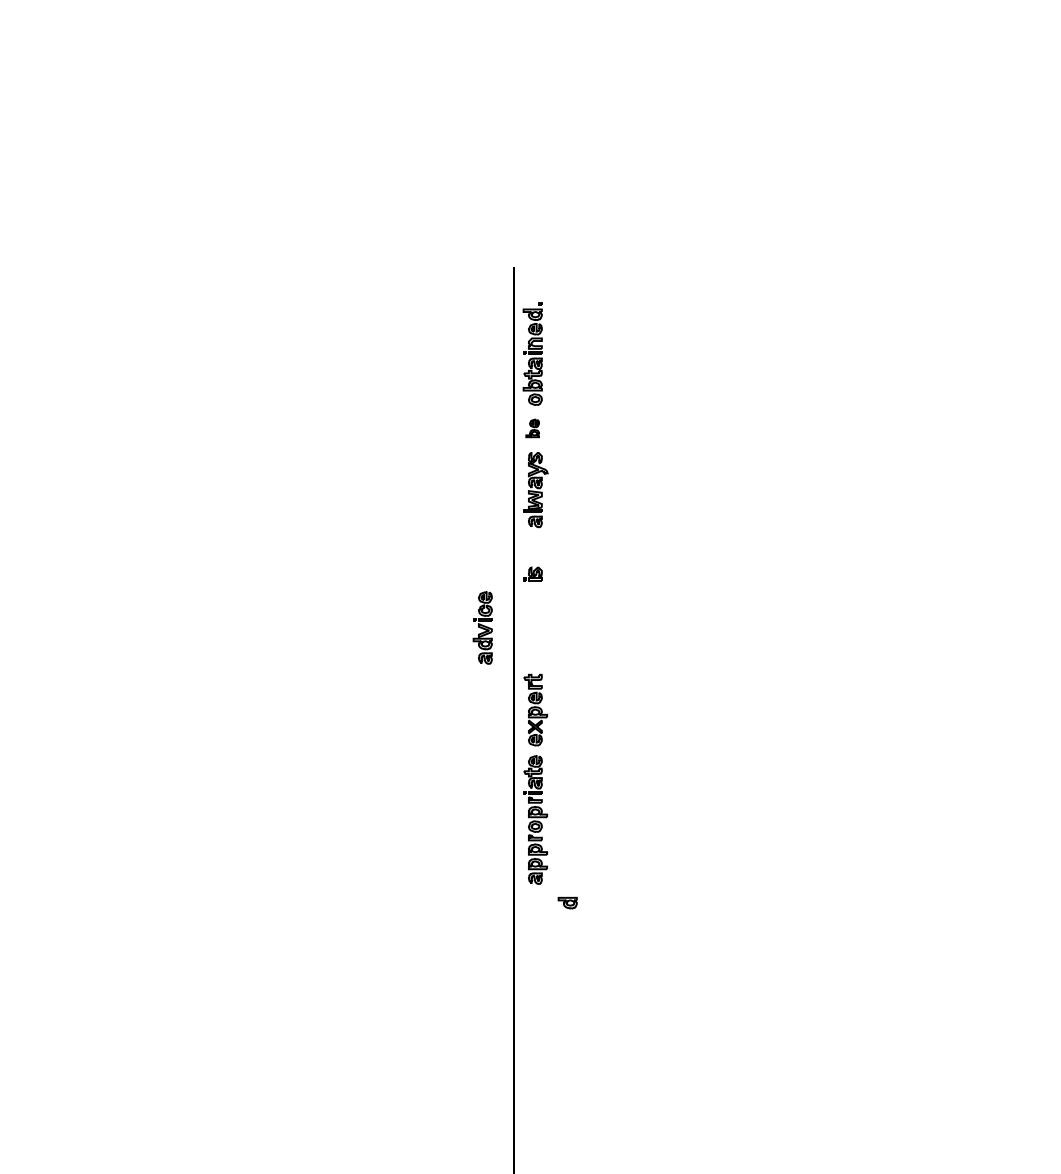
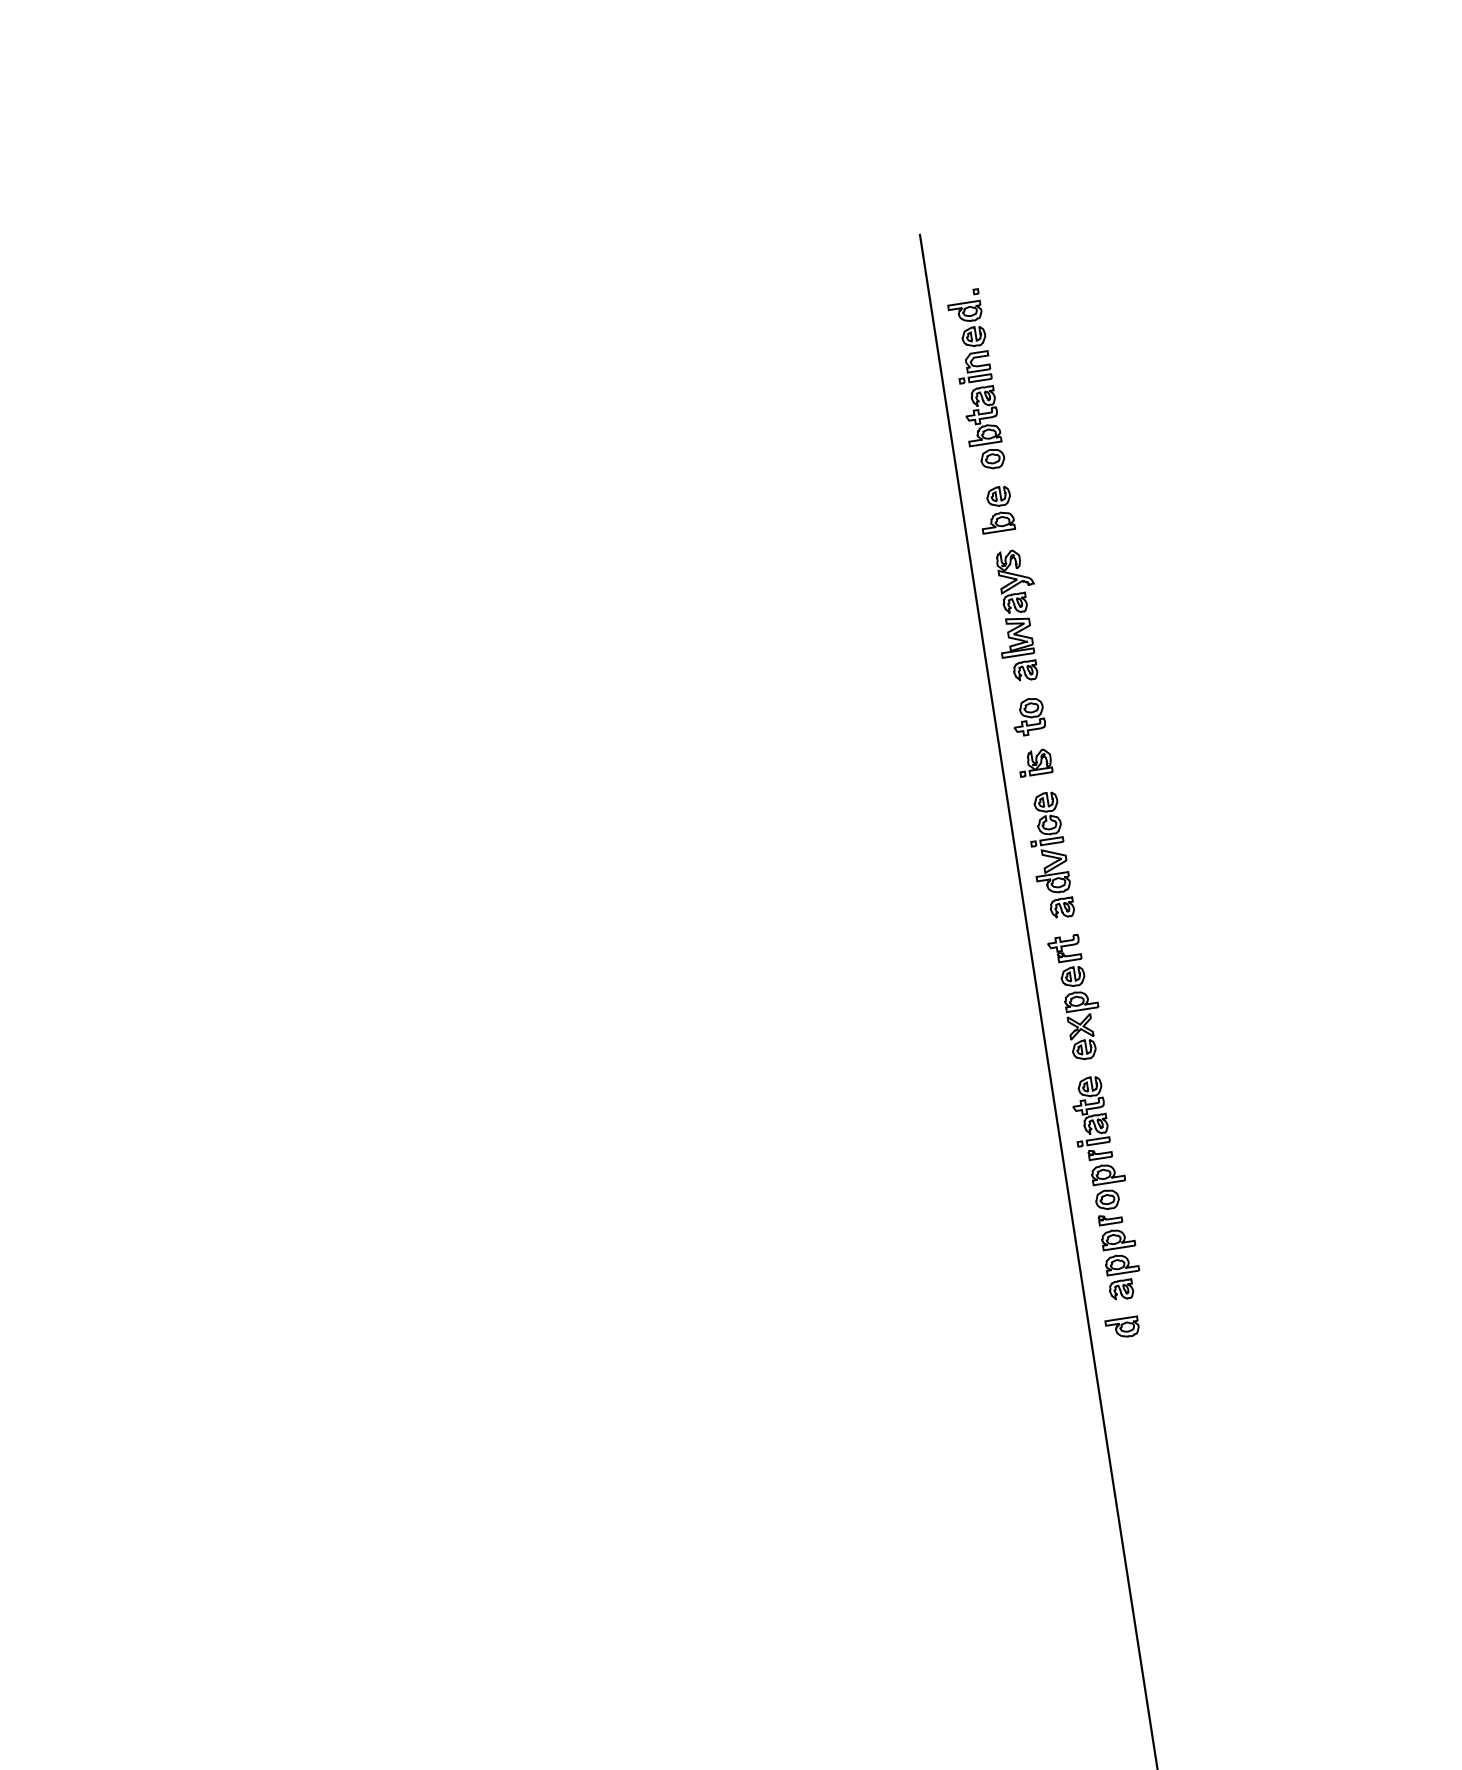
part: (532, 428) -> (995, 509), size x1.43
part: (532, 547) -> (1027, 716), added
part: (482, 627) -> (1048, 855), moved
part: (567, 902) -> (1122, 1327), moved

